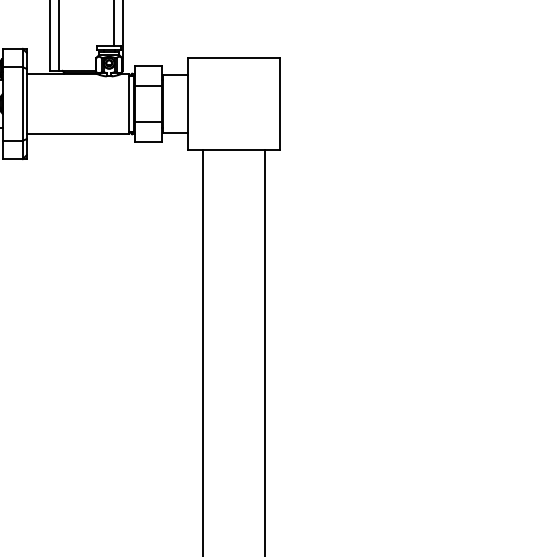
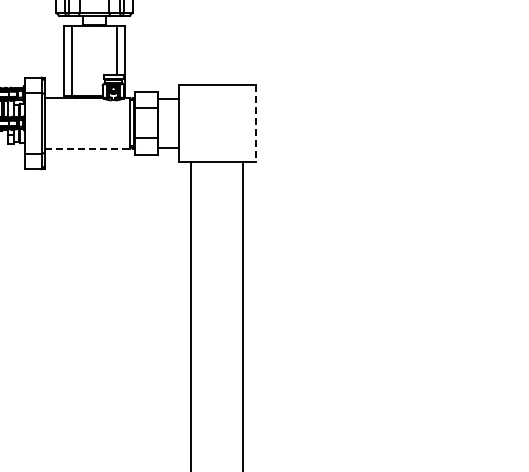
line: (279, 104) -> (255, 123), solid -> dashed
line: (77, 134) -> (87, 148), solid -> dashed

